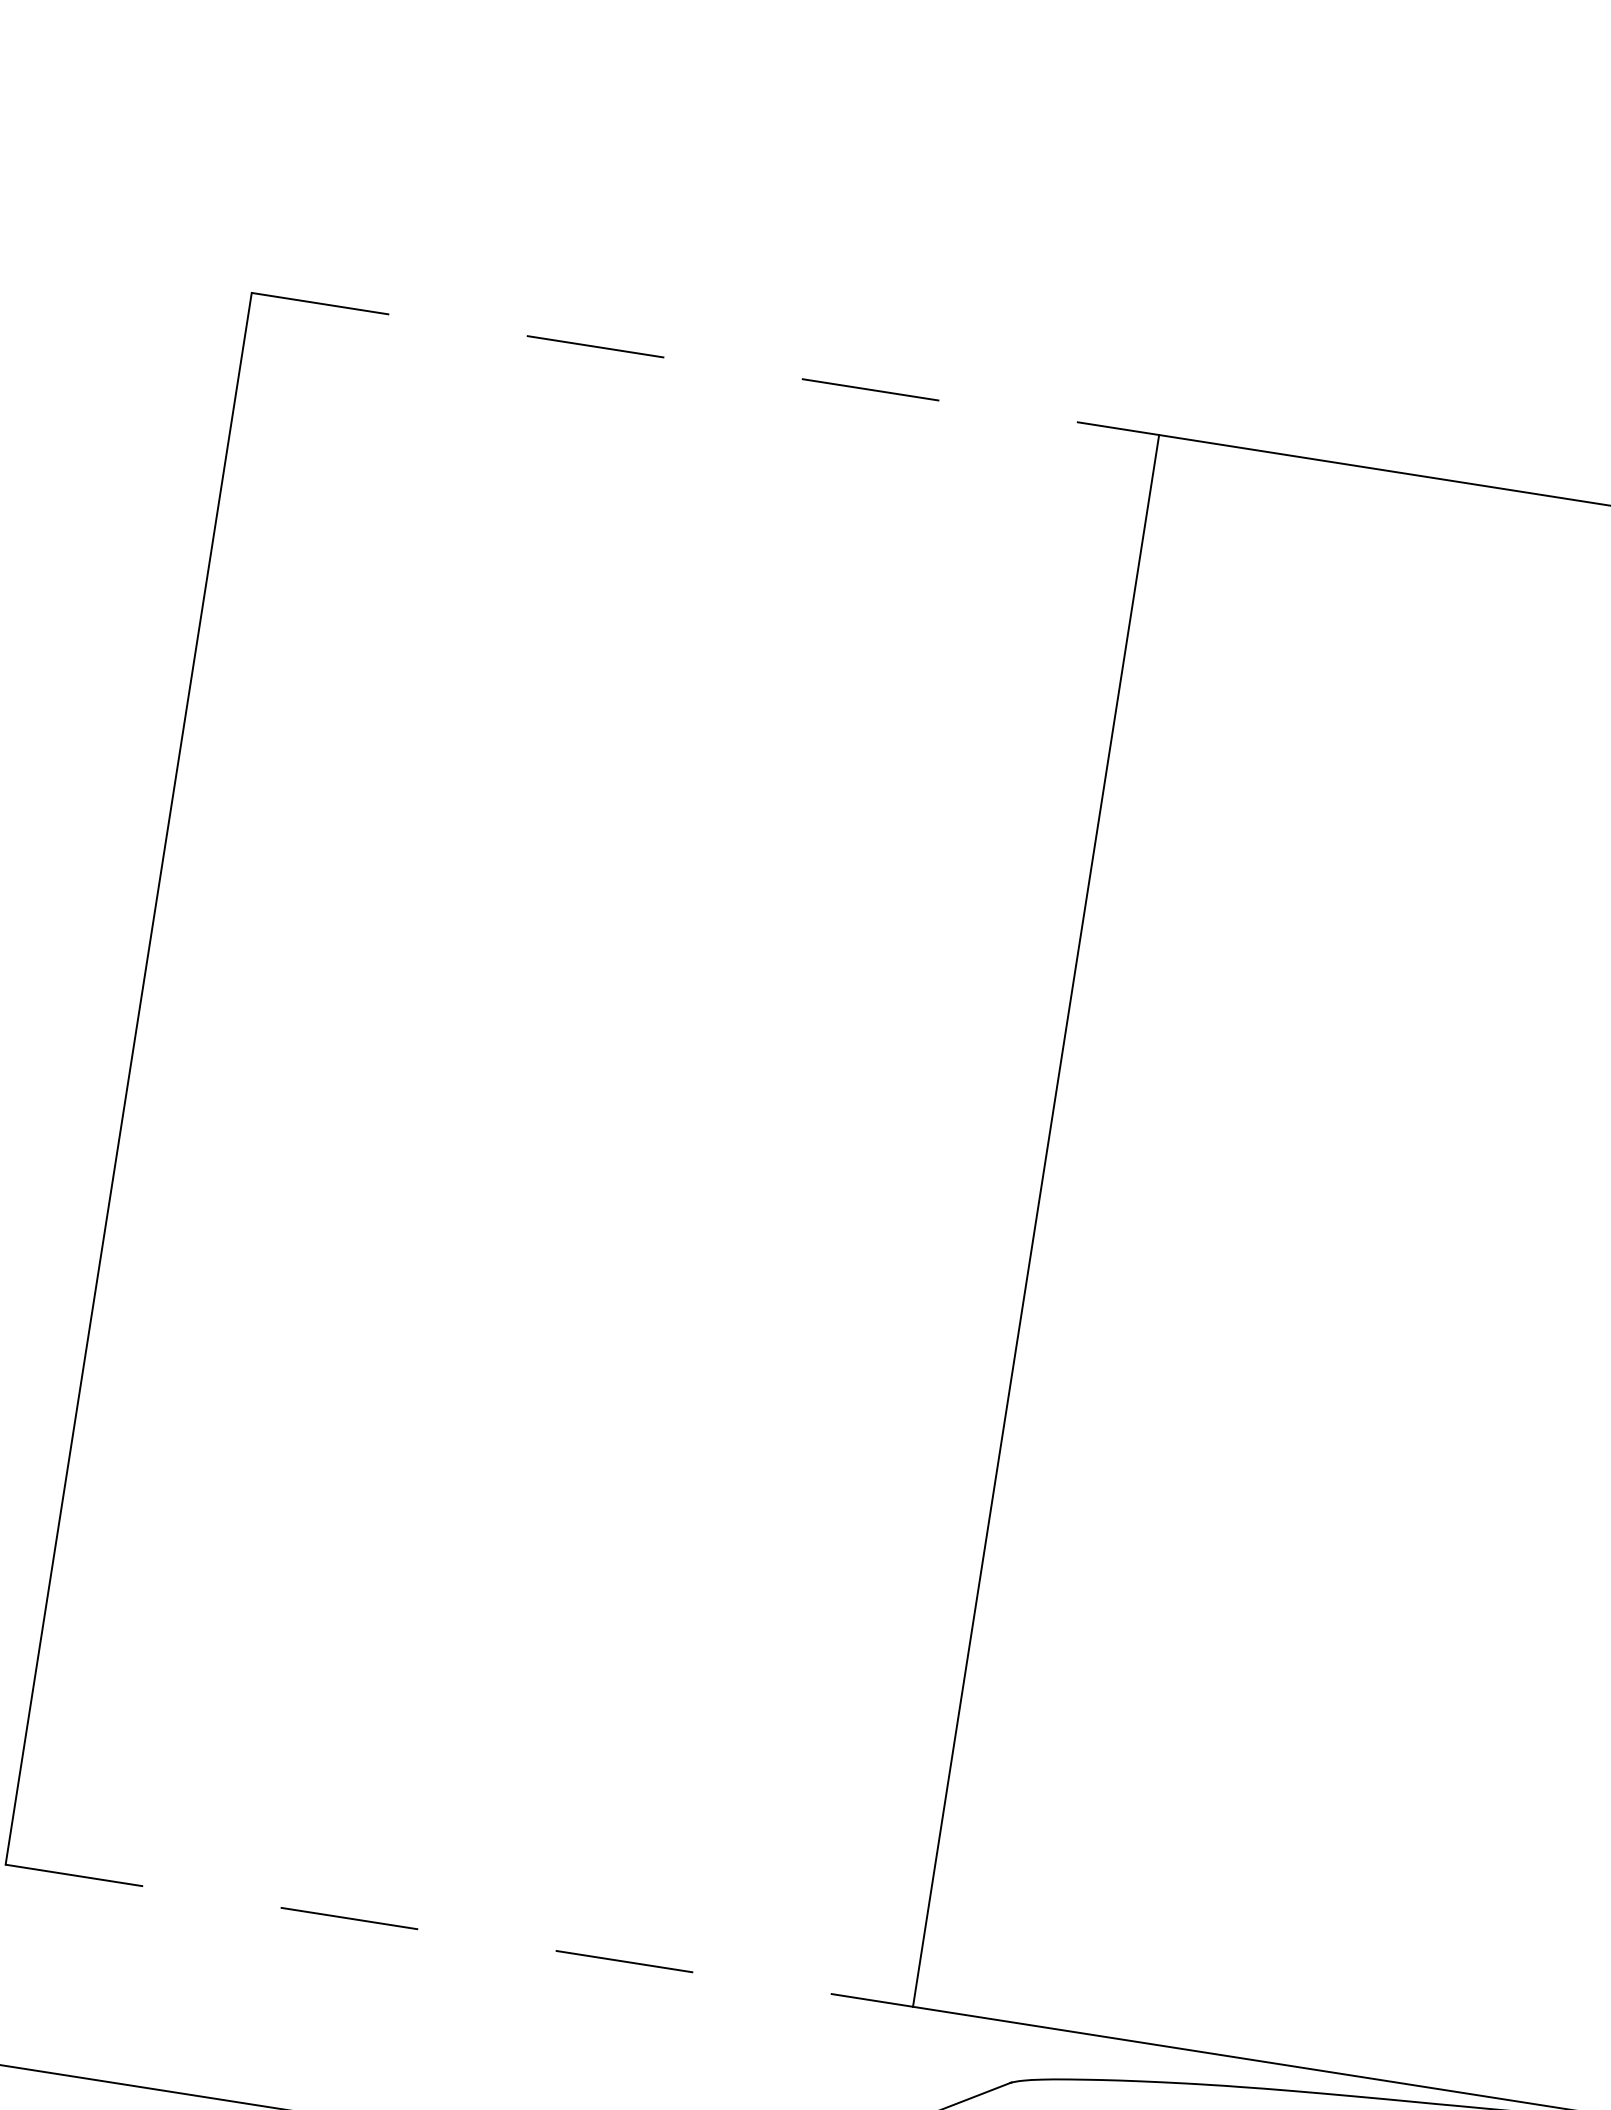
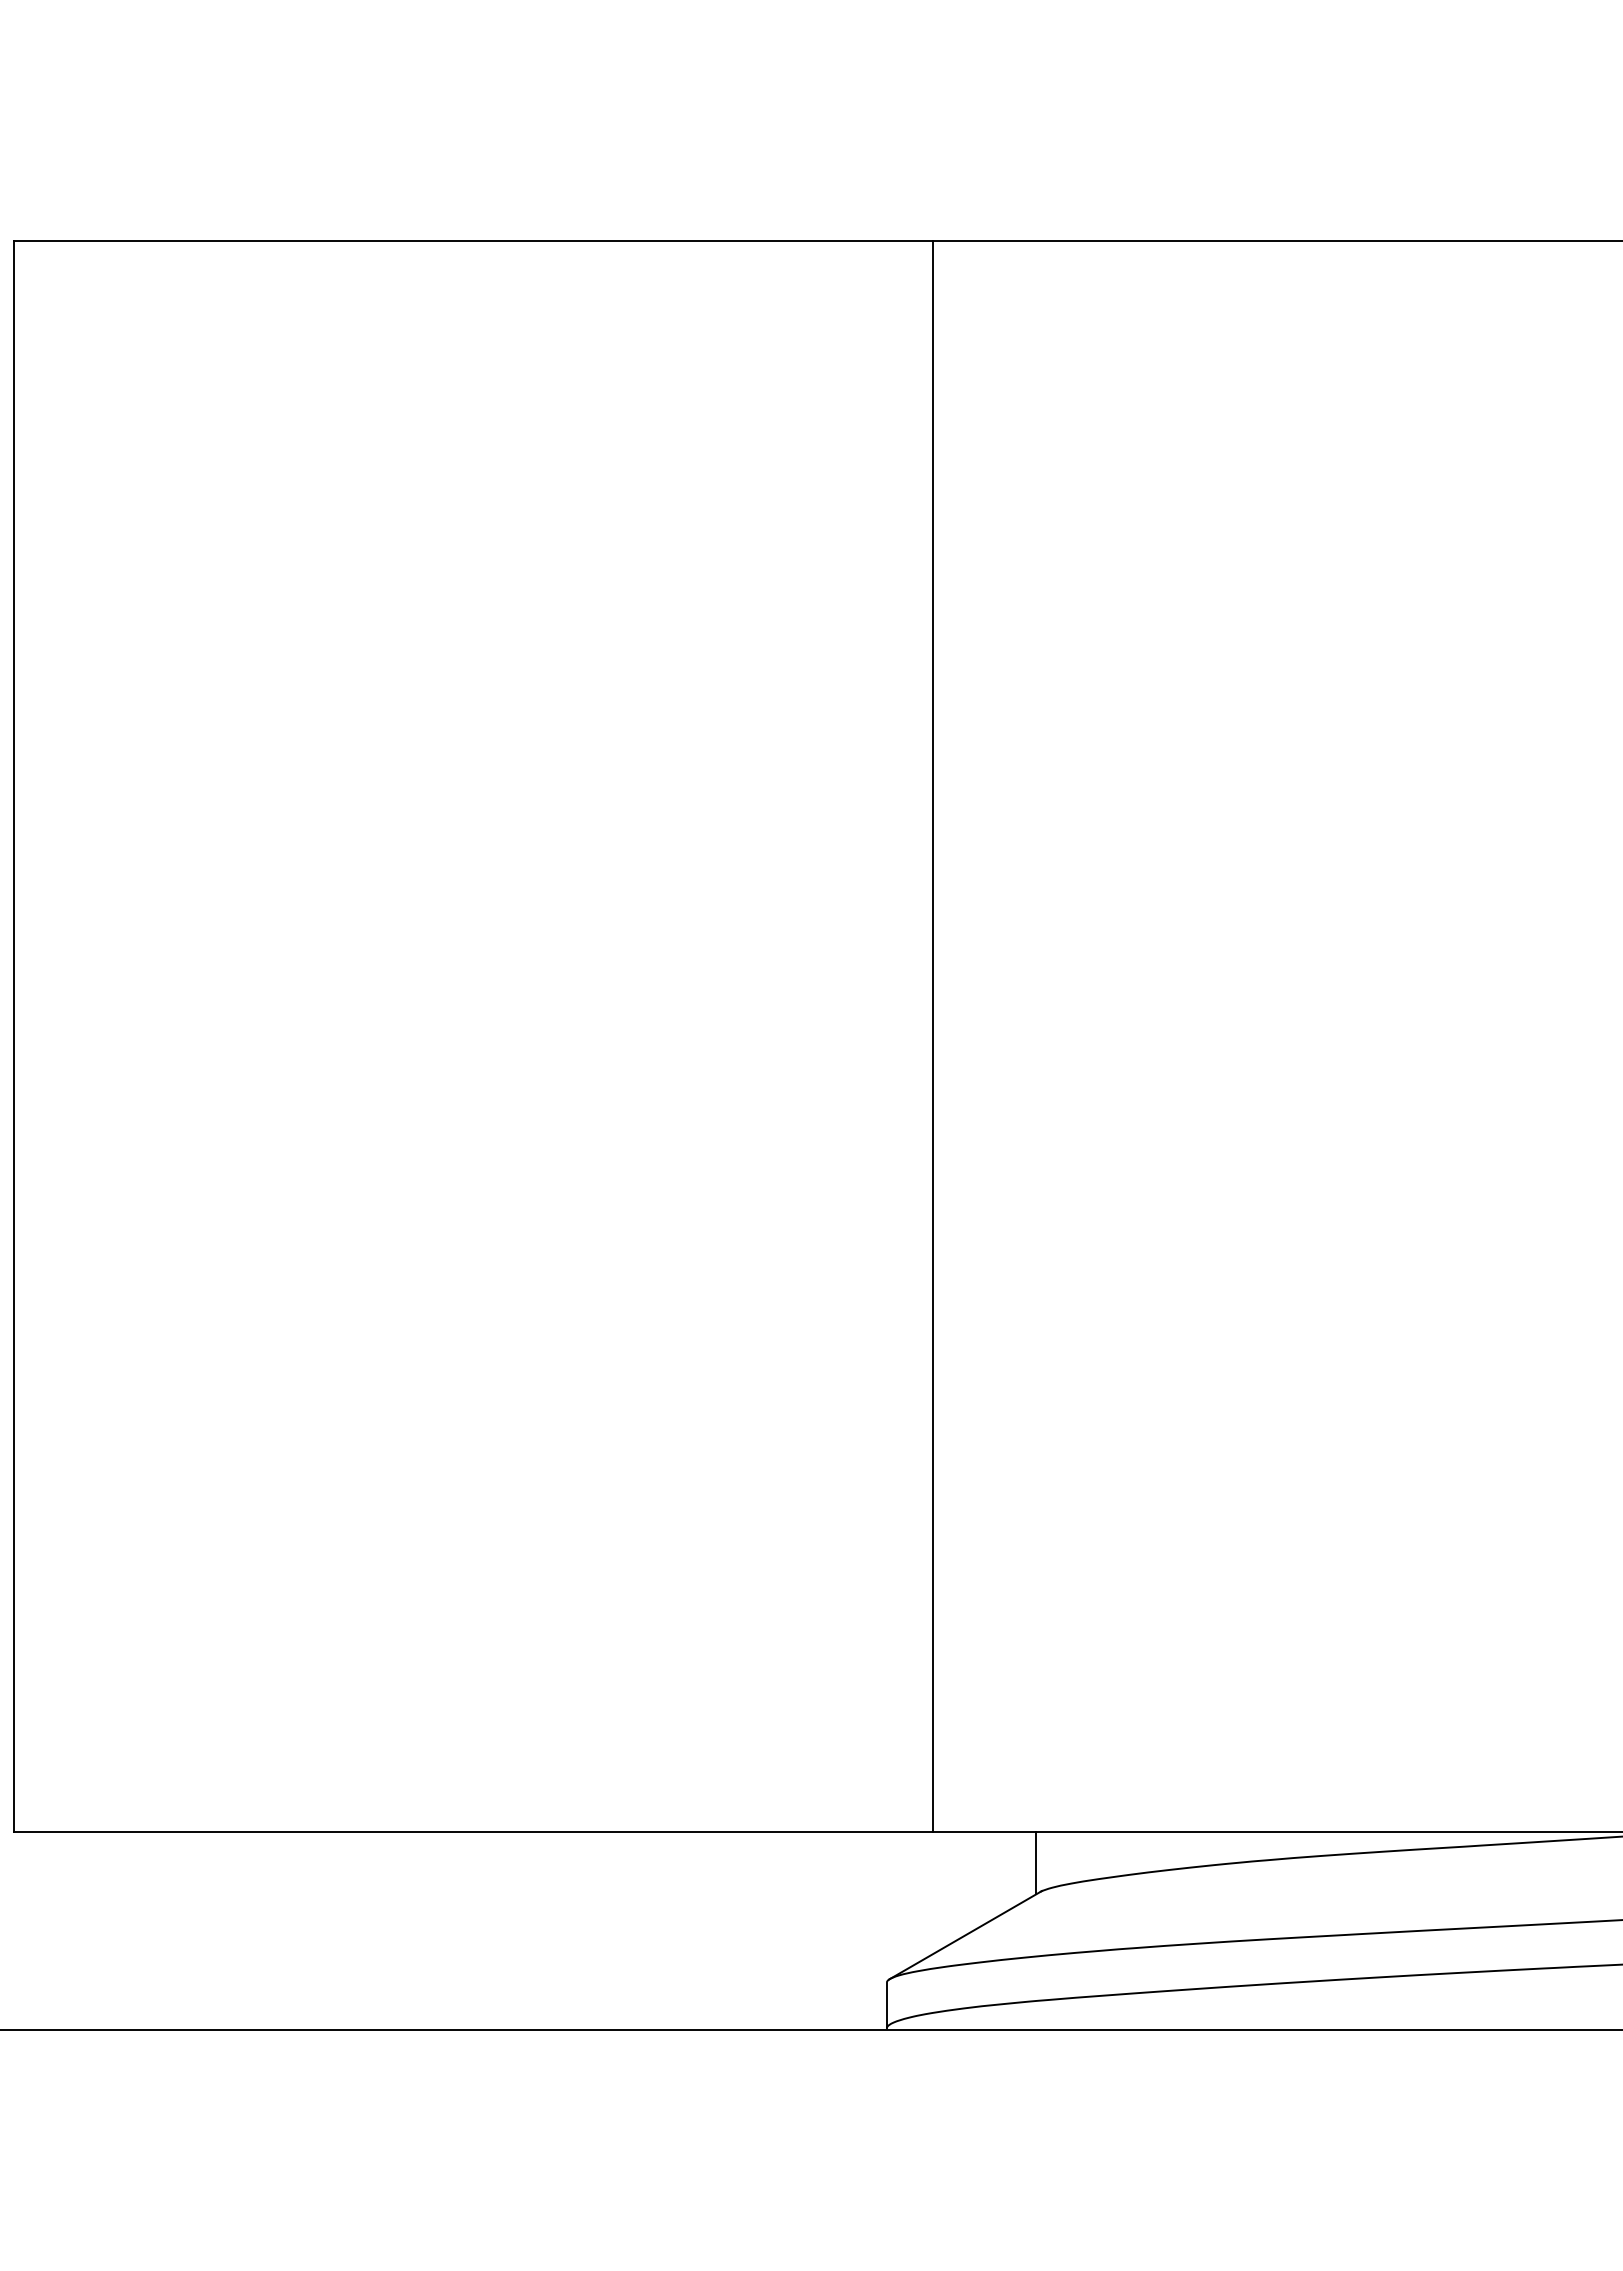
line: (706, 364) -> (474, 240), dashed -> solid
line: (460, 1935) -> (474, 1831), dashed -> solid
line: (1009, 2053) -> (1035, 1862), added

